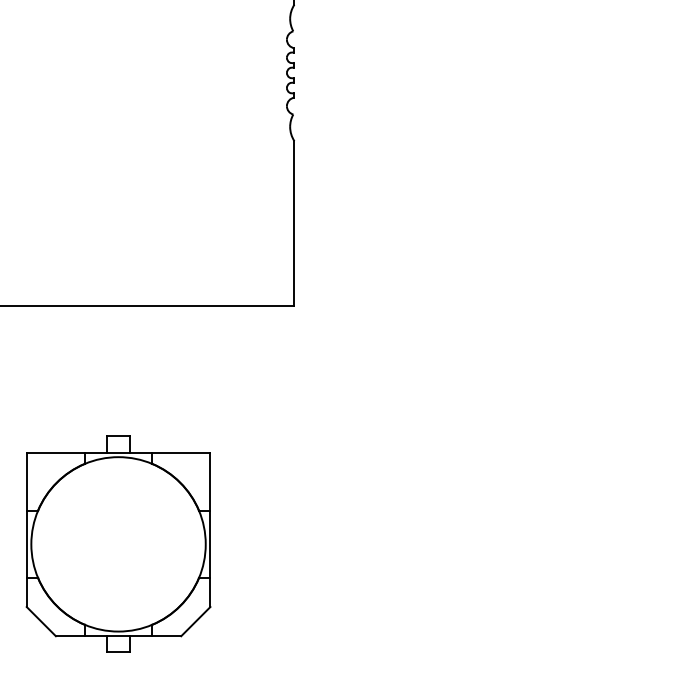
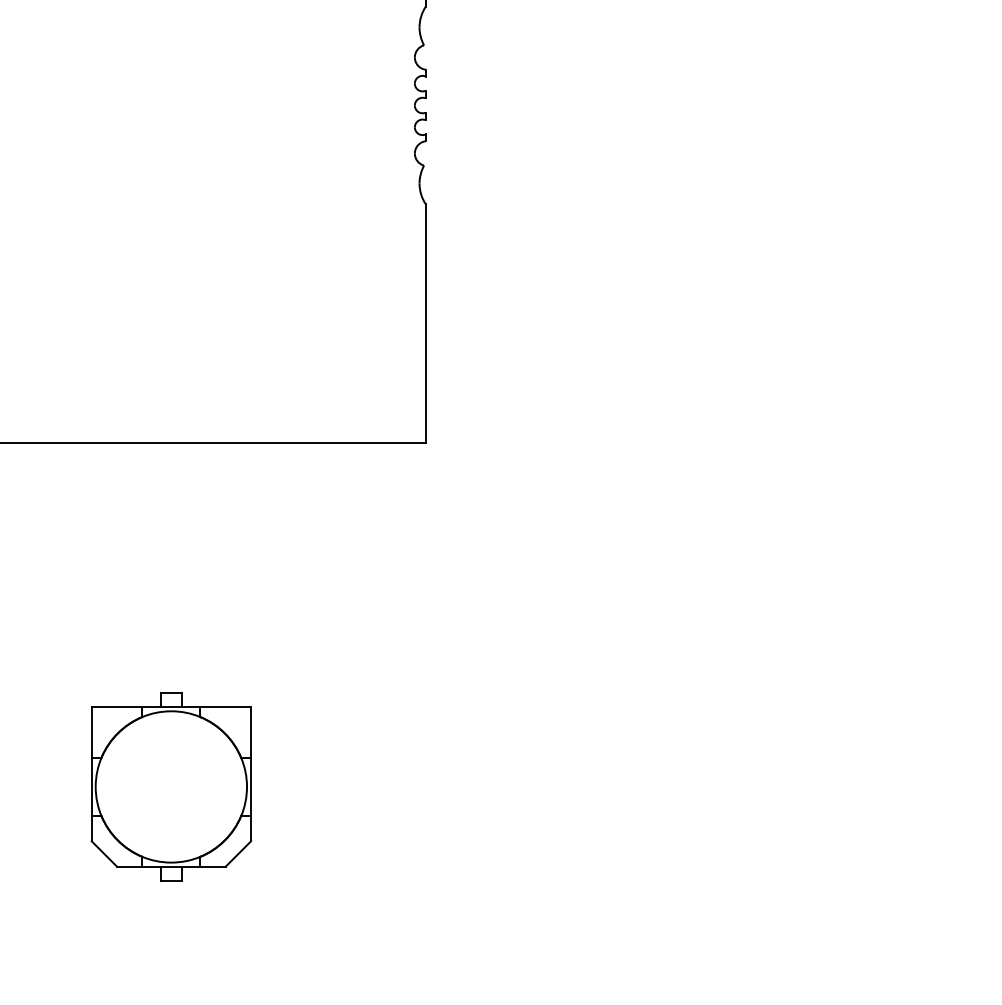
part: (118, 543) -> (171, 785), size x0.6

